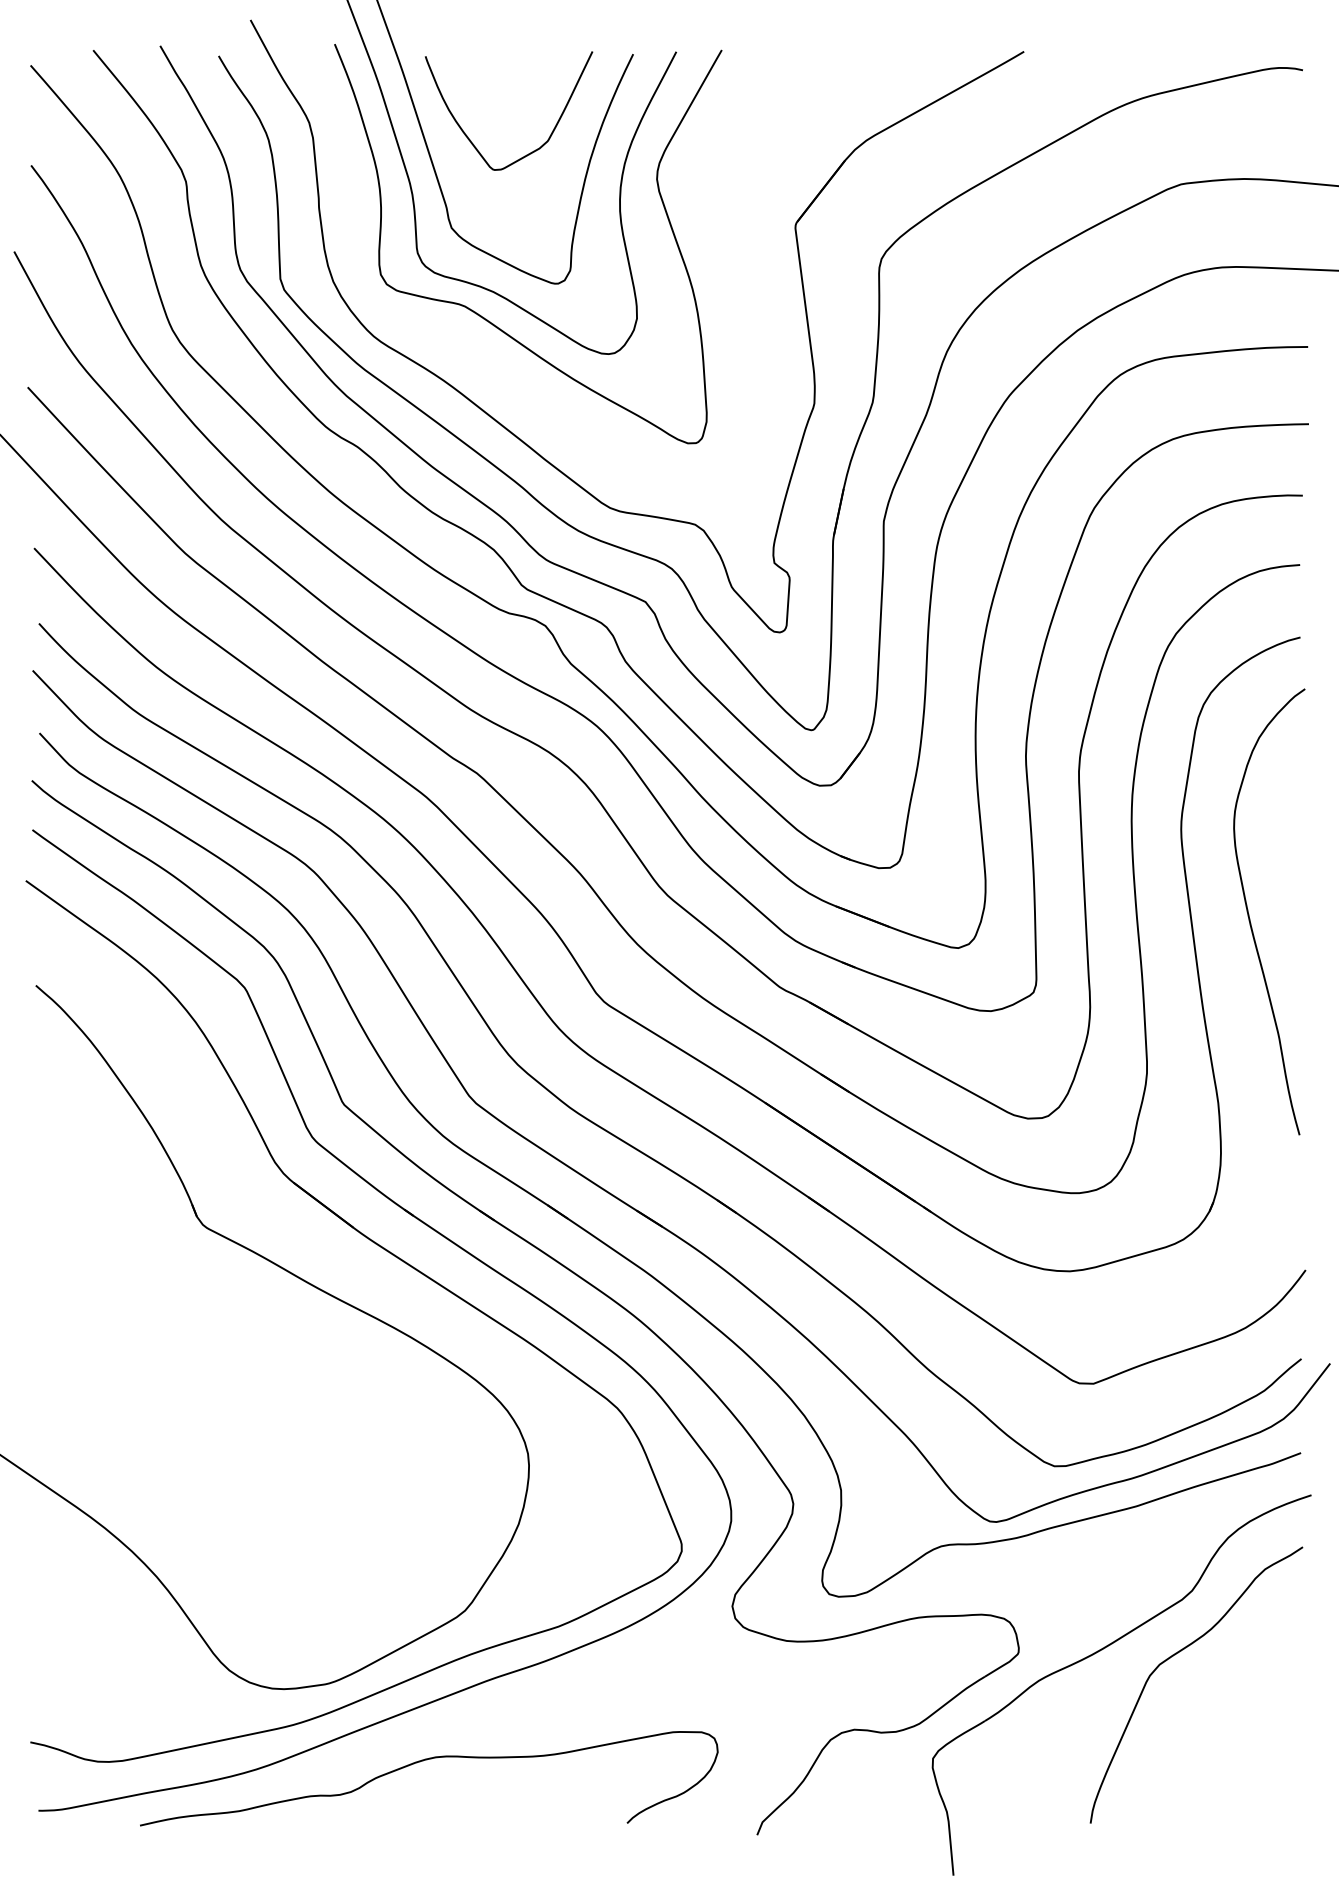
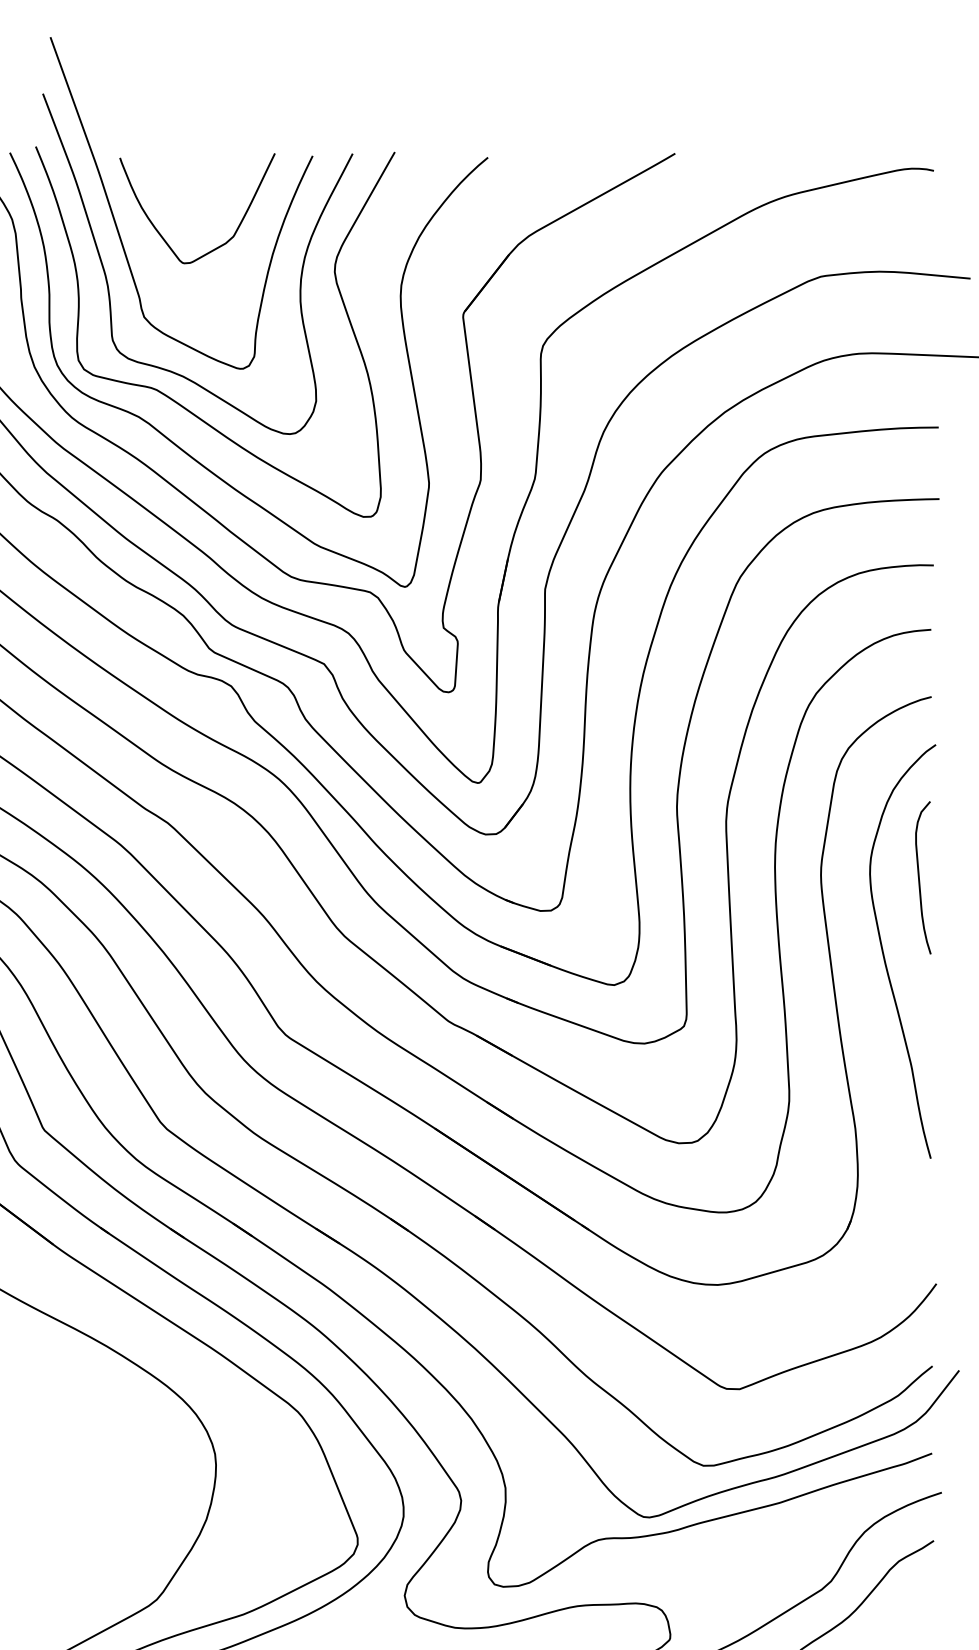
curve: (497, 373) -> (186, 452), added
curve: (1287, 831) -> (919, 876), added

